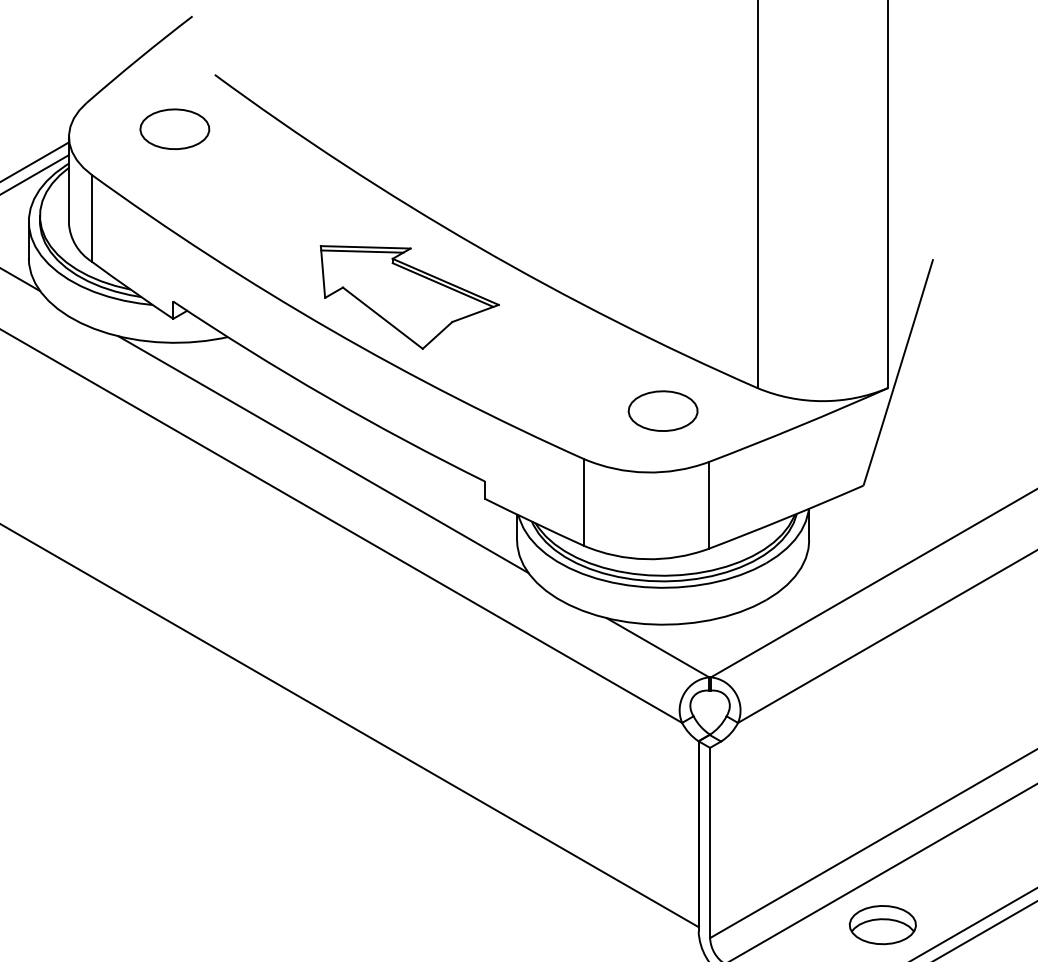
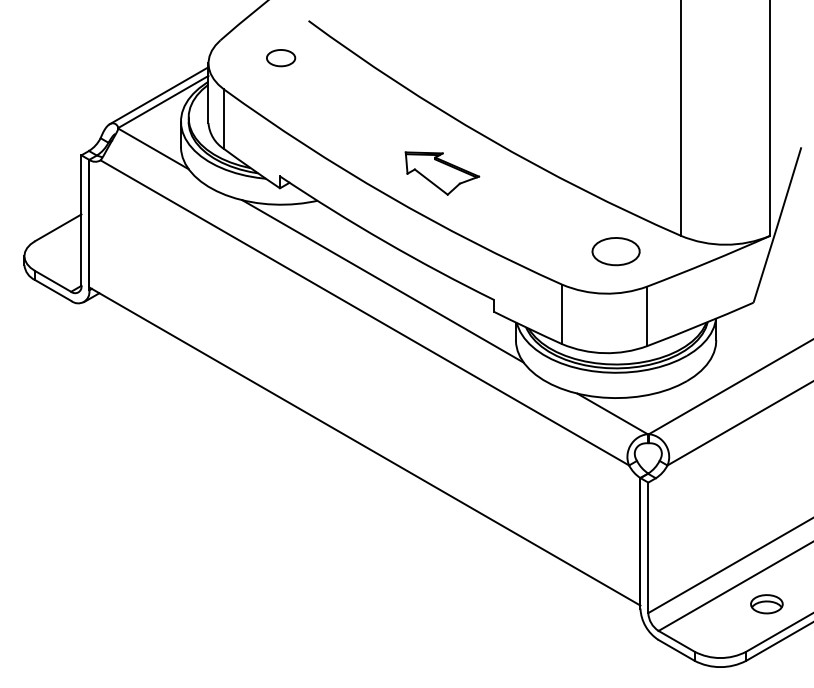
part: (173, 128) -> (280, 57), size x0.6
part: (410, 297) -> (442, 173), size x0.6
part: (882, 925) -> (766, 604), size x0.7

